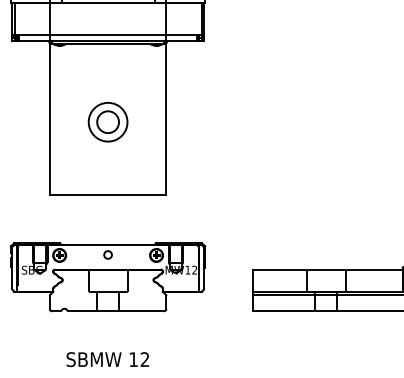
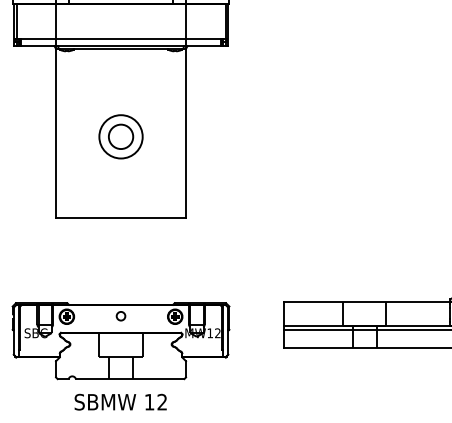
part: (107, 277) -> (120, 341), moved

